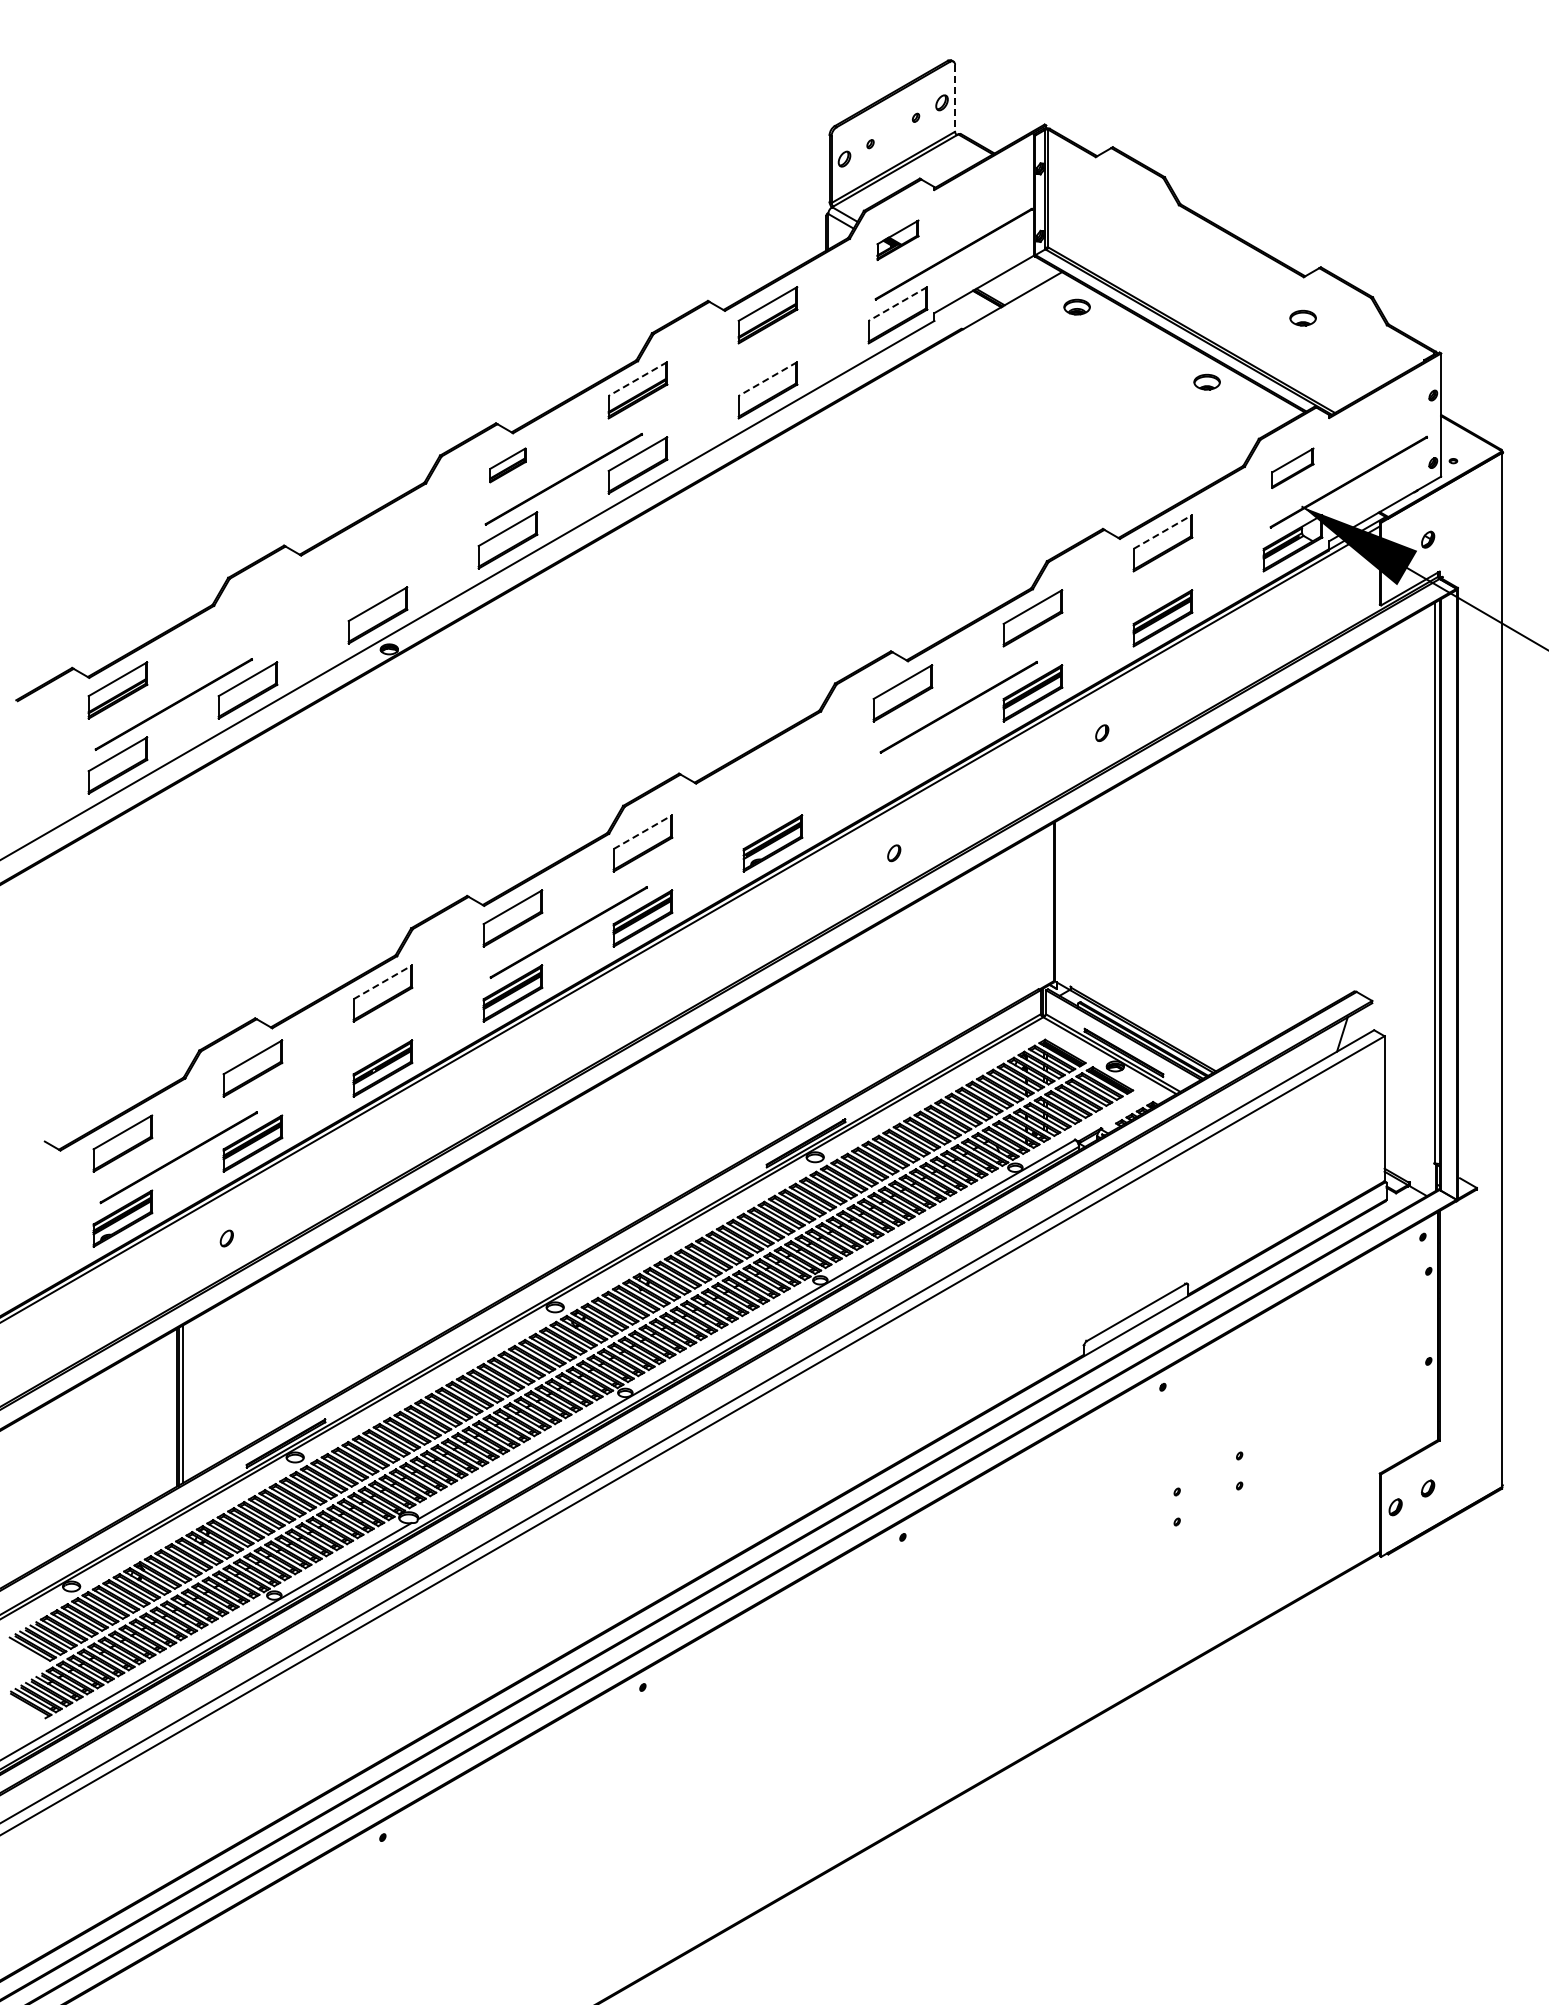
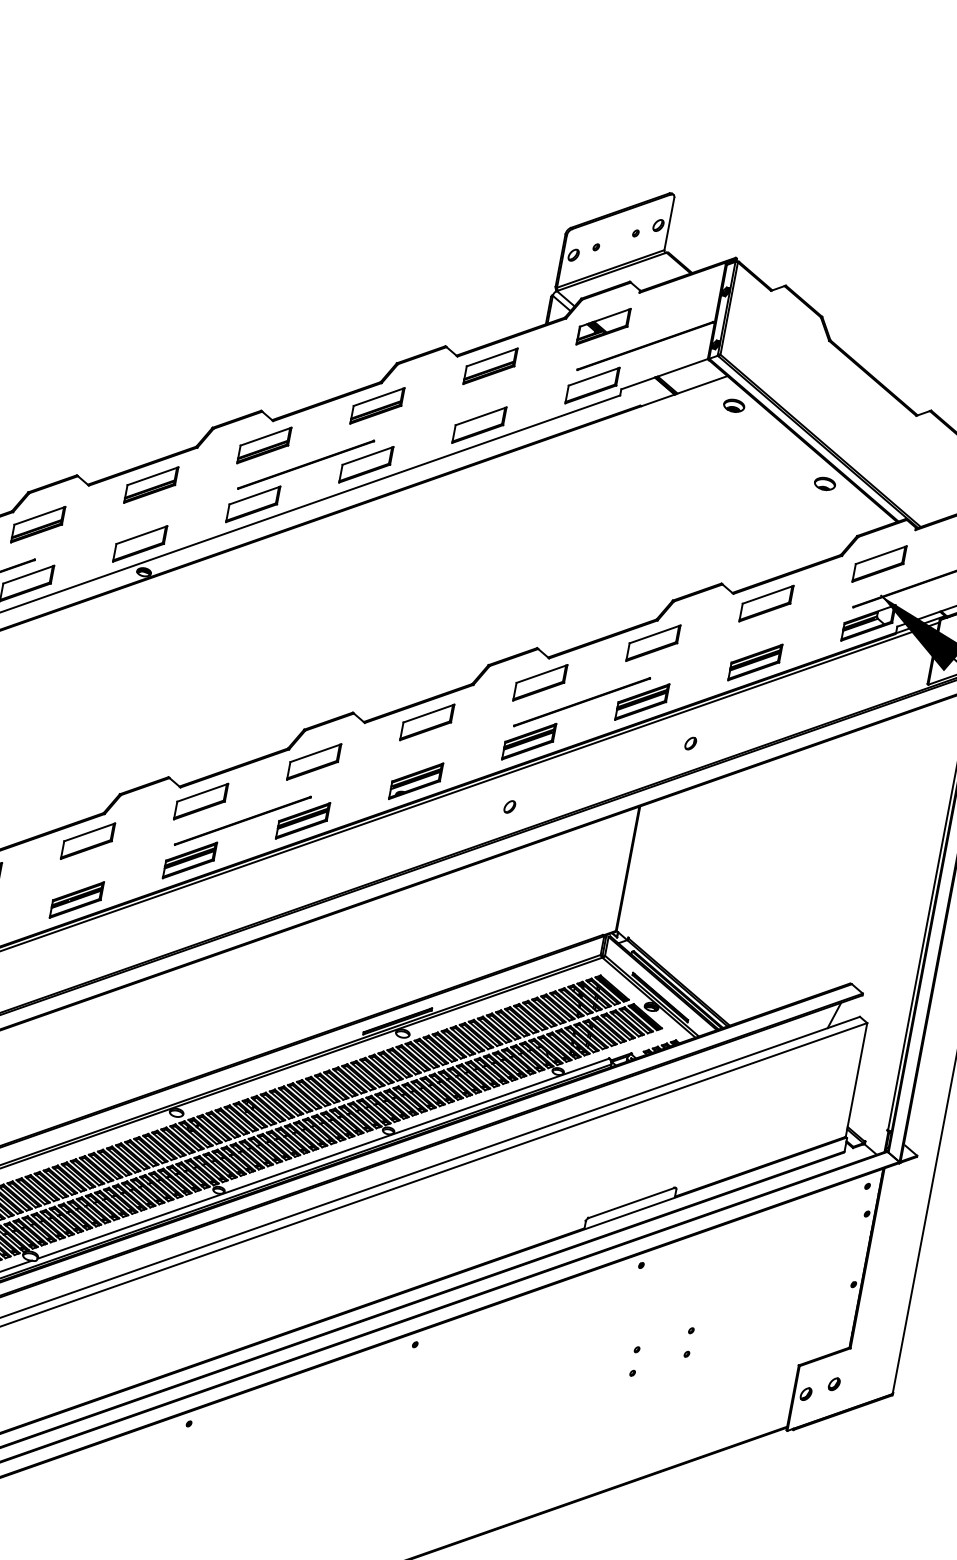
line: (955, 98) -> (669, 224), dashed -> solid
part: (897, 240) -> (603, 326), size x1.43
line: (897, 304) -> (593, 377), dashed -> solid
part: (1302, 317) -> (909, 447), removed
line: (637, 379) -> (378, 397), dashed -> solid
line: (767, 379) -> (480, 416), dashed -> solid
part: (507, 465) -> (264, 445), size x1.67
part: (1292, 468) -> (879, 564), size x1.43
line: (1162, 532) -> (767, 595), dashed -> solid
part: (377, 540) -> (150, 485), added
part: (247, 615) -> (37, 524), added
part: (772, 768) -> (426, 722), added
part: (902, 768) -> (528, 741), added
line: (642, 832) -> (315, 753), dashed -> solid
line: (382, 982) -> (89, 832), dashed -> solid

